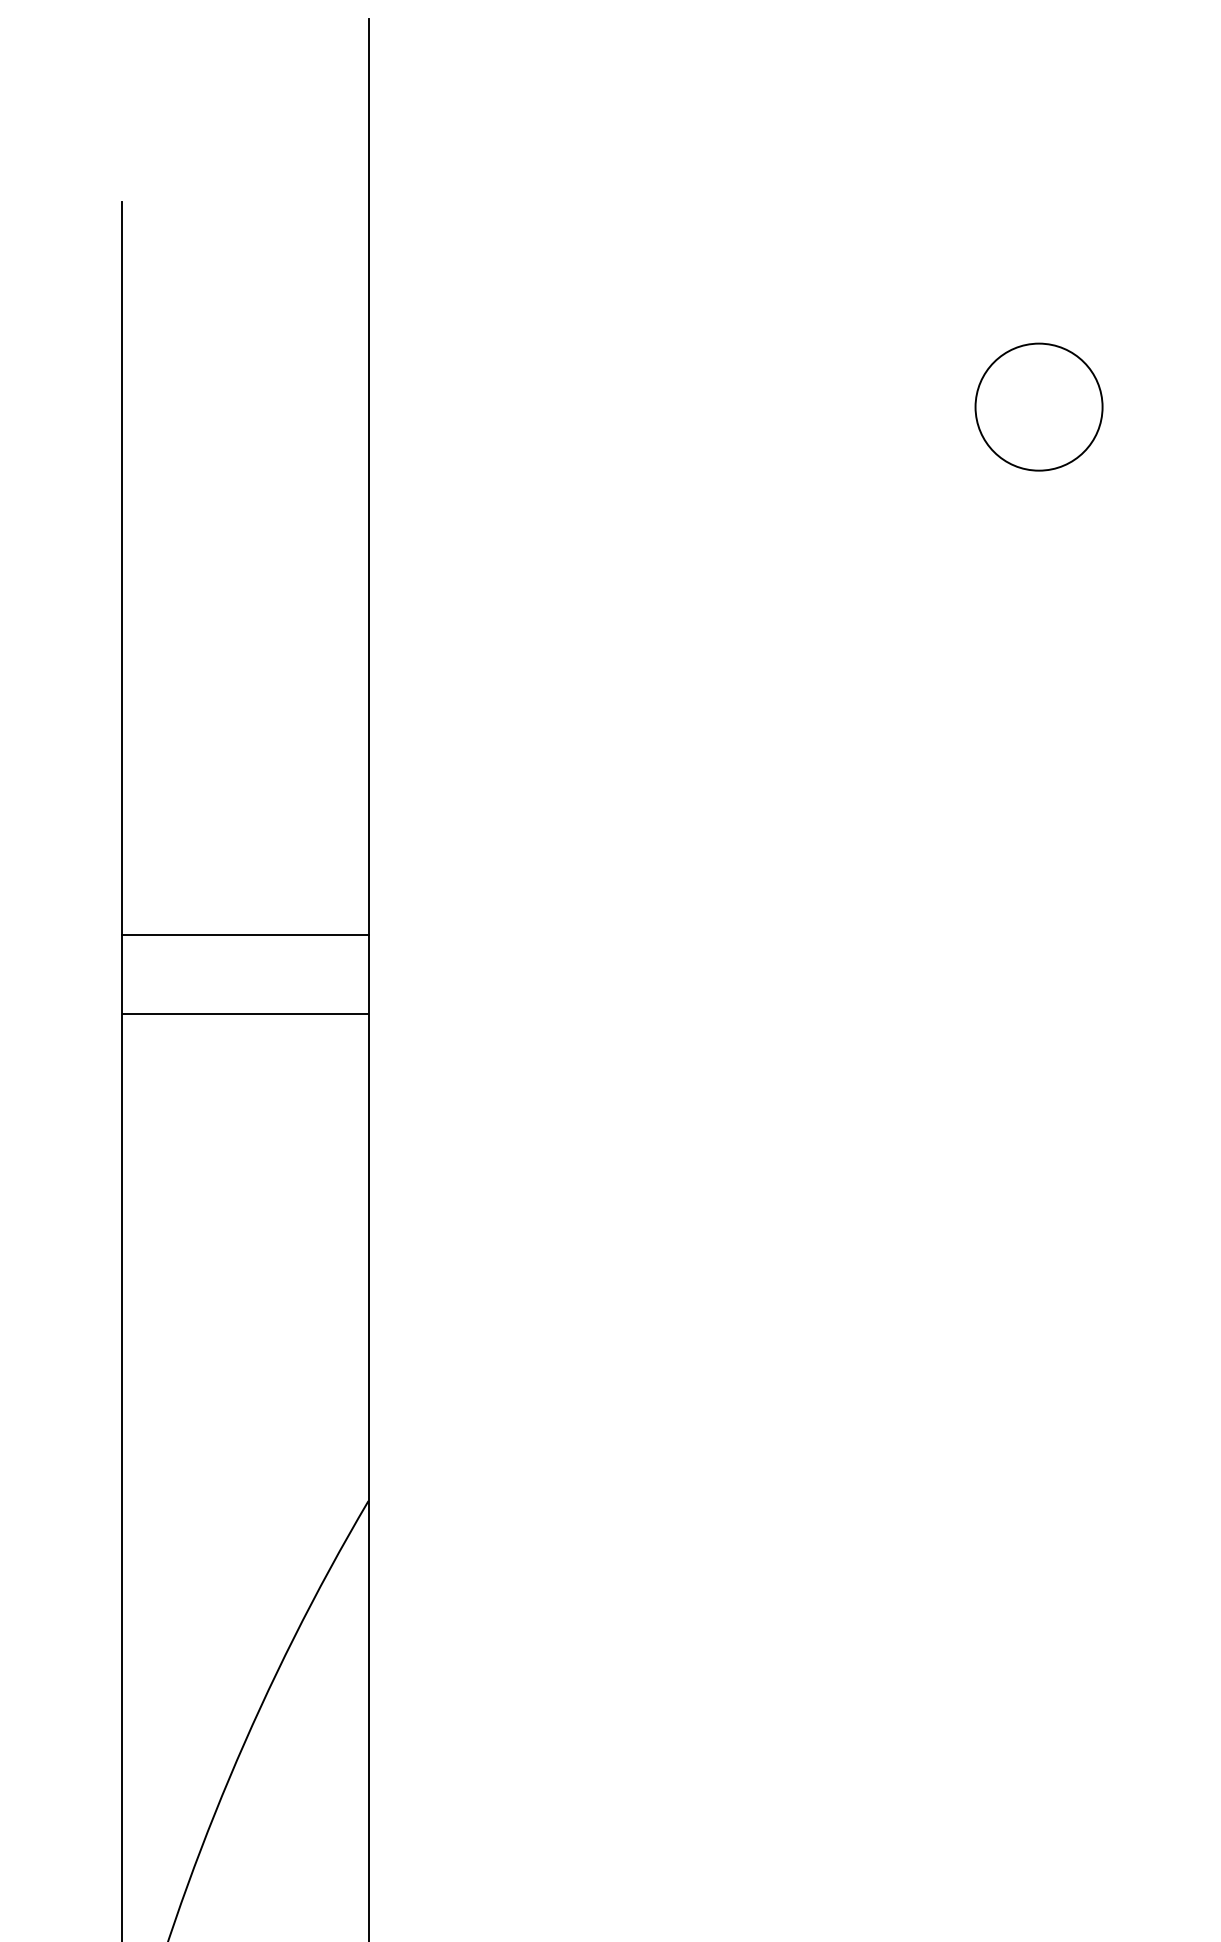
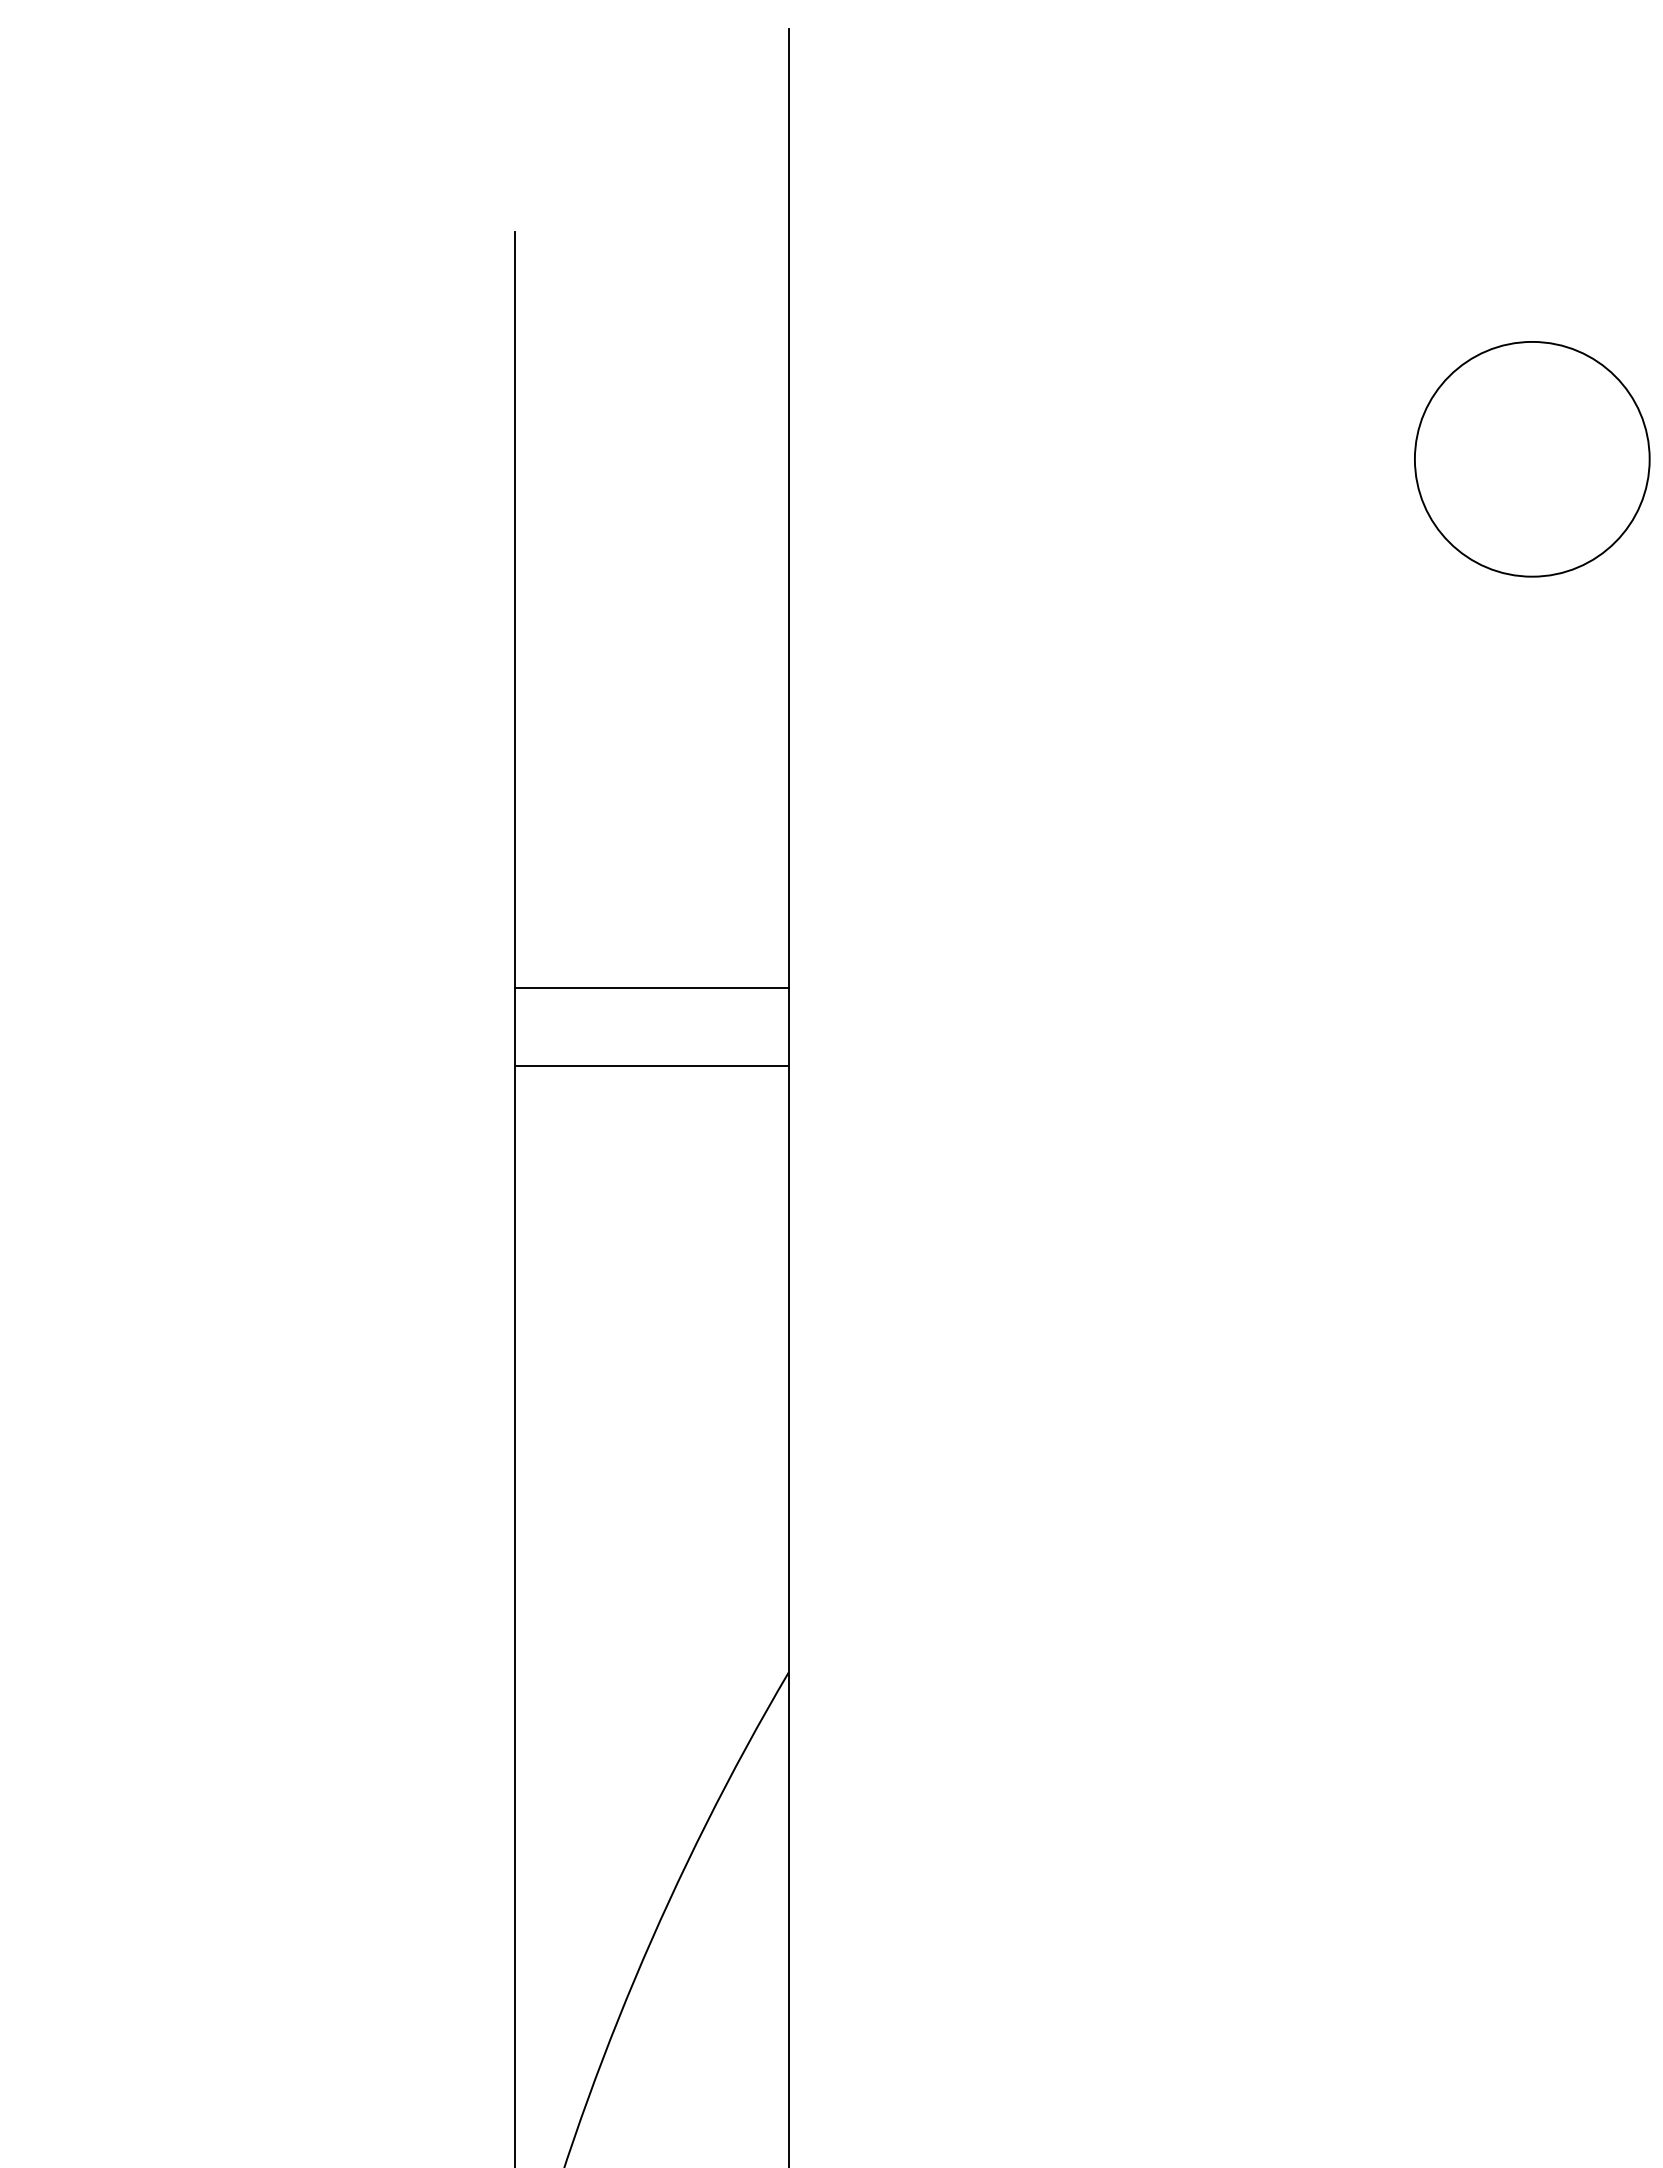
circle: (1039, 407) -> (1532, 459), size x1.67
line: (244, 934) -> (651, 987), moved
line: (244, 1014) -> (651, 1065), moved

